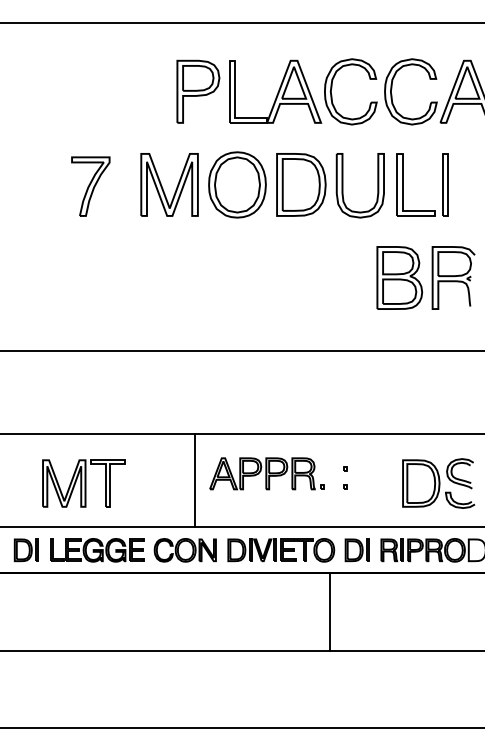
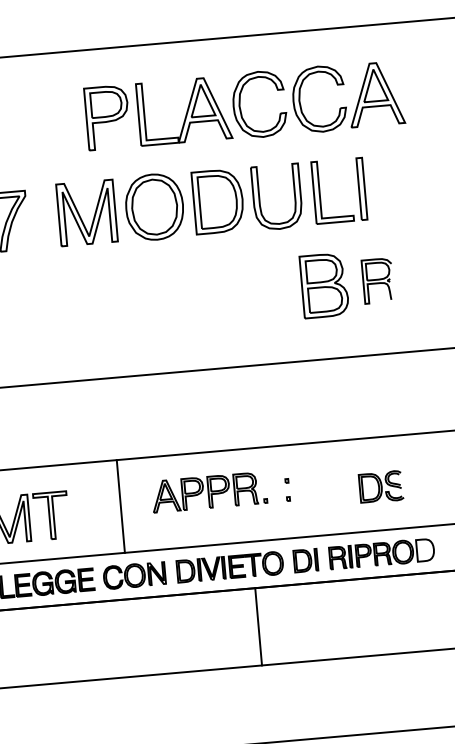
part: (453, 277) -> (377, 280), size x0.7
line: (194, 479) -> (120, 505), moved
part: (438, 483) -> (380, 487), size x0.6
line: (330, 611) -> (258, 626), moved

